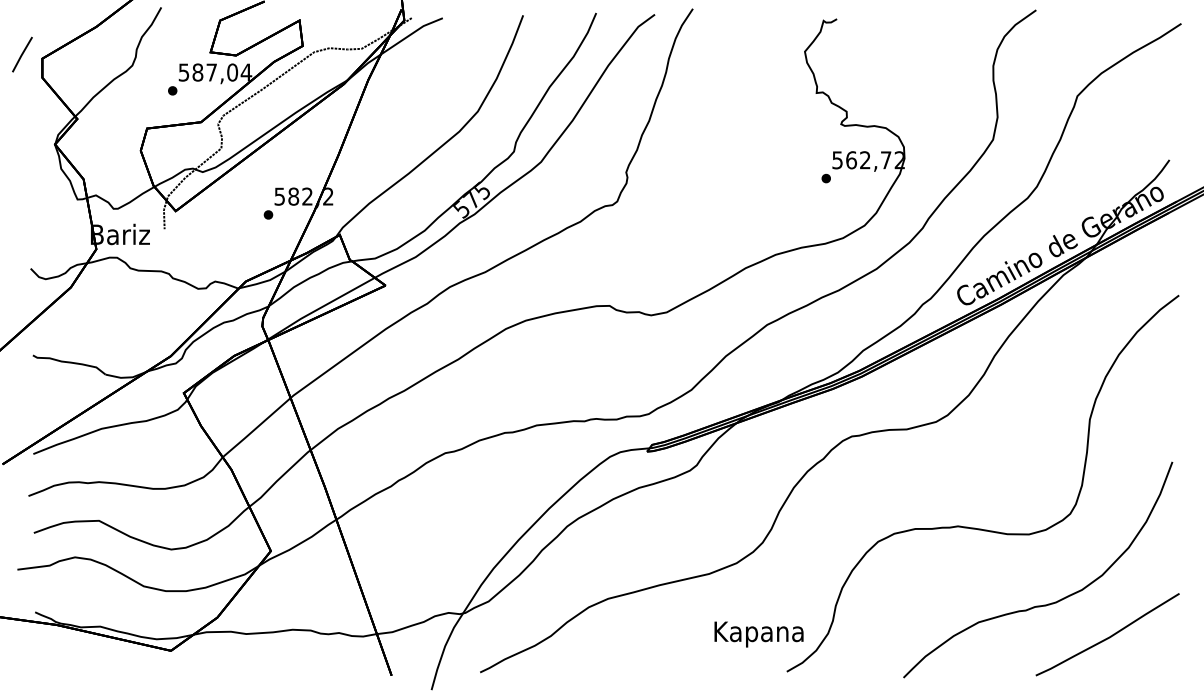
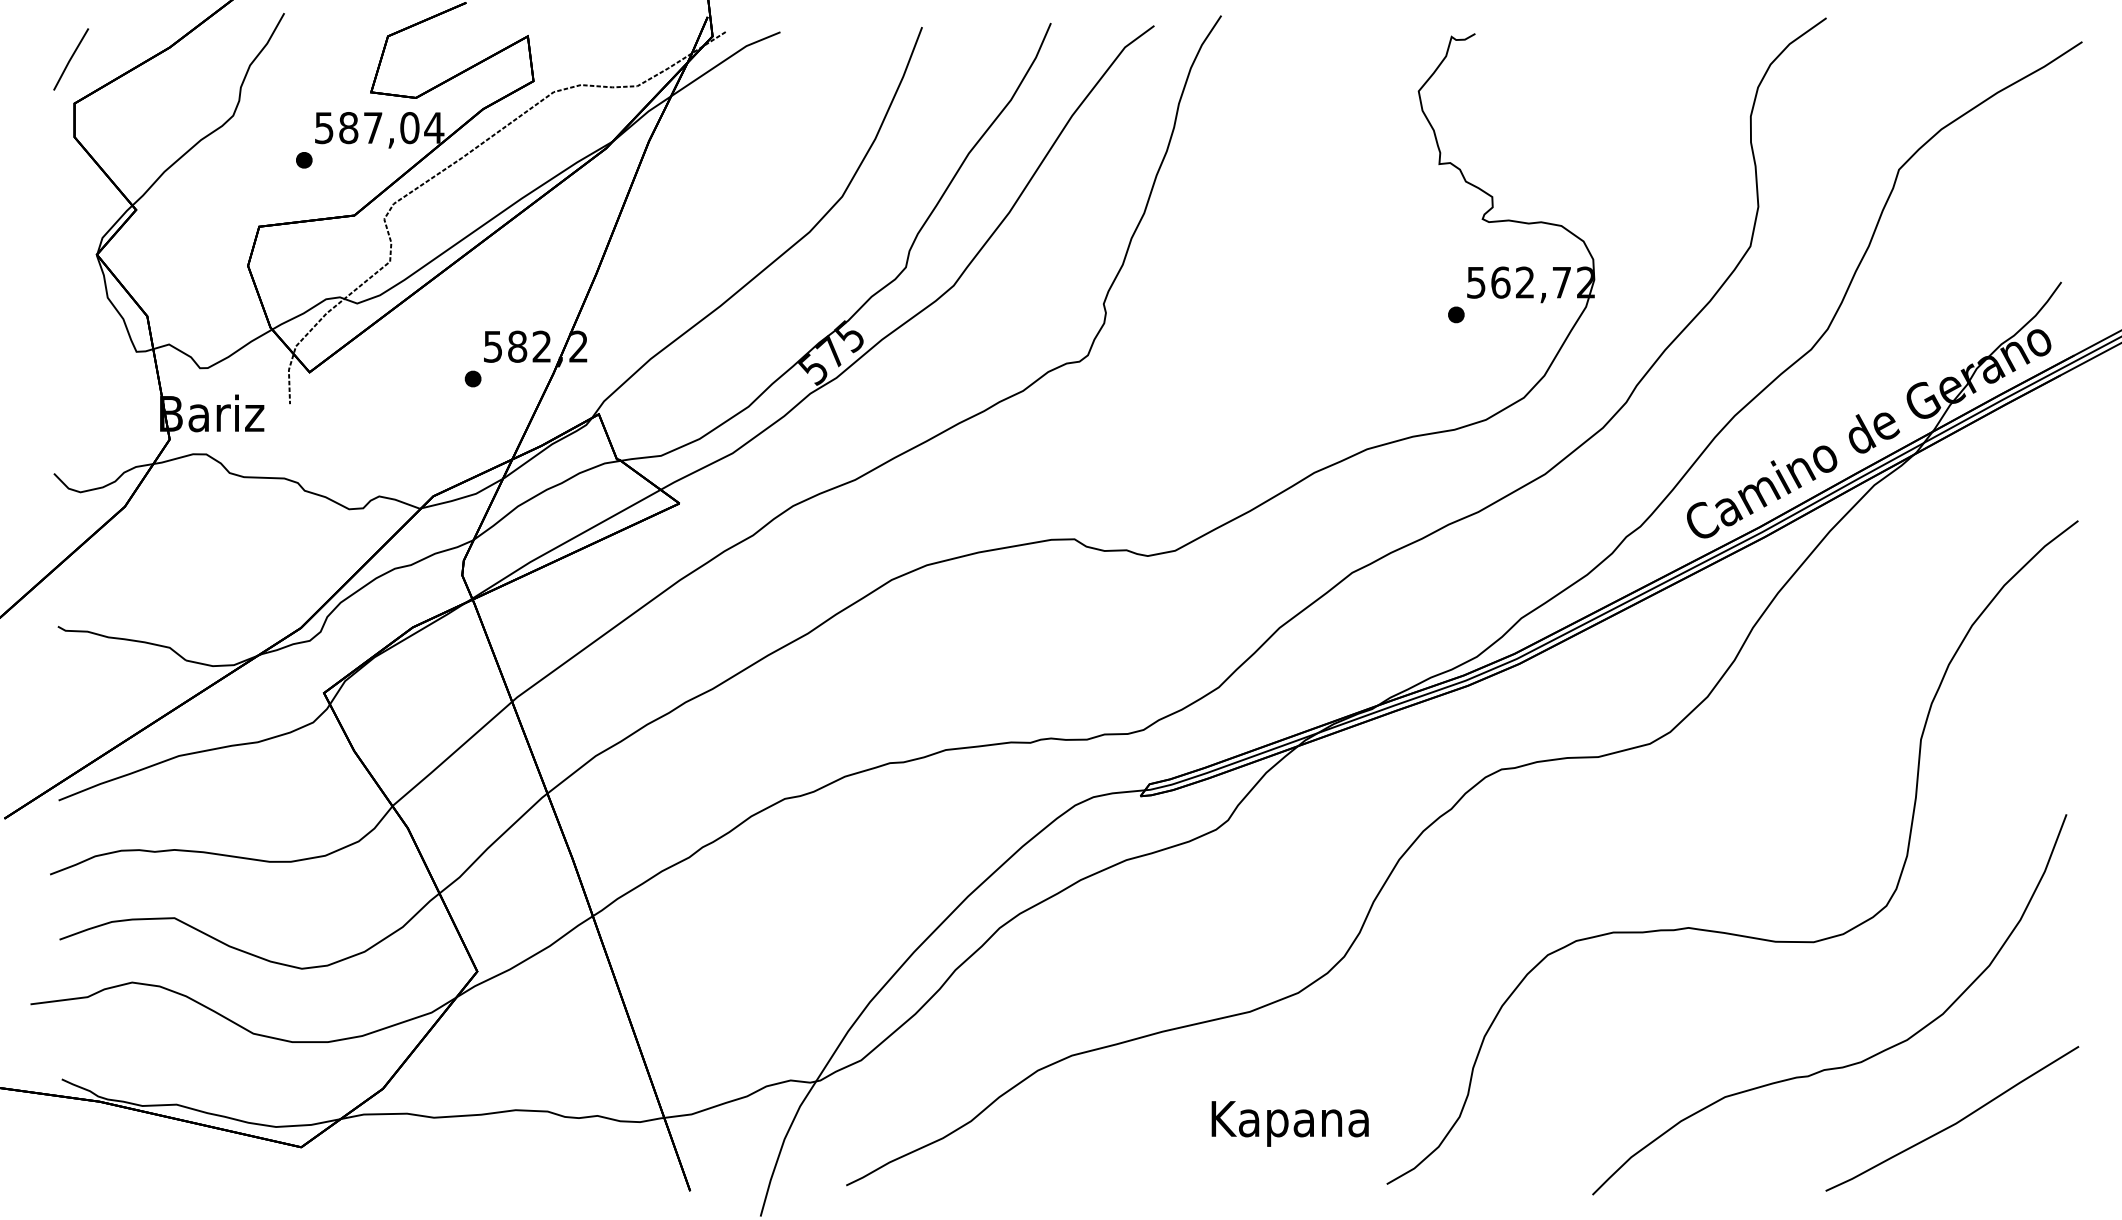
line: (22, 54) -> (71, 59), moved
text: (758, 634) -> (1289, 1123), moved

